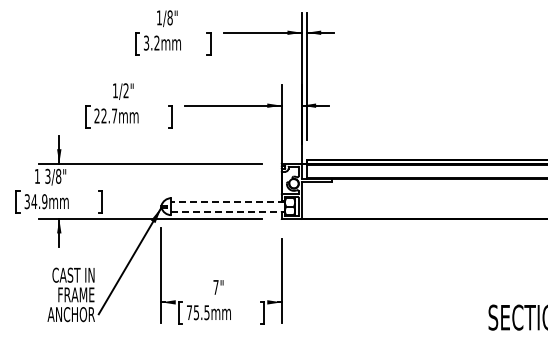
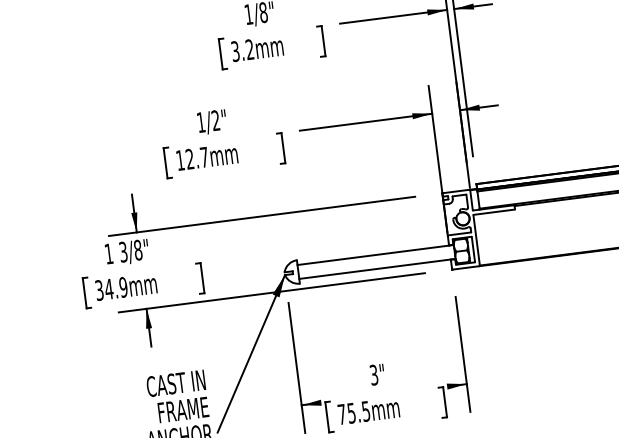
text: (96, 115) -> (179, 159), 22.7mm -> 12.7mm
line: (228, 201) -> (376, 254), dashed -> solid
line: (228, 211) -> (377, 268), dashed -> solid
text: (215, 286) -> (373, 373), 7" -> 3"

